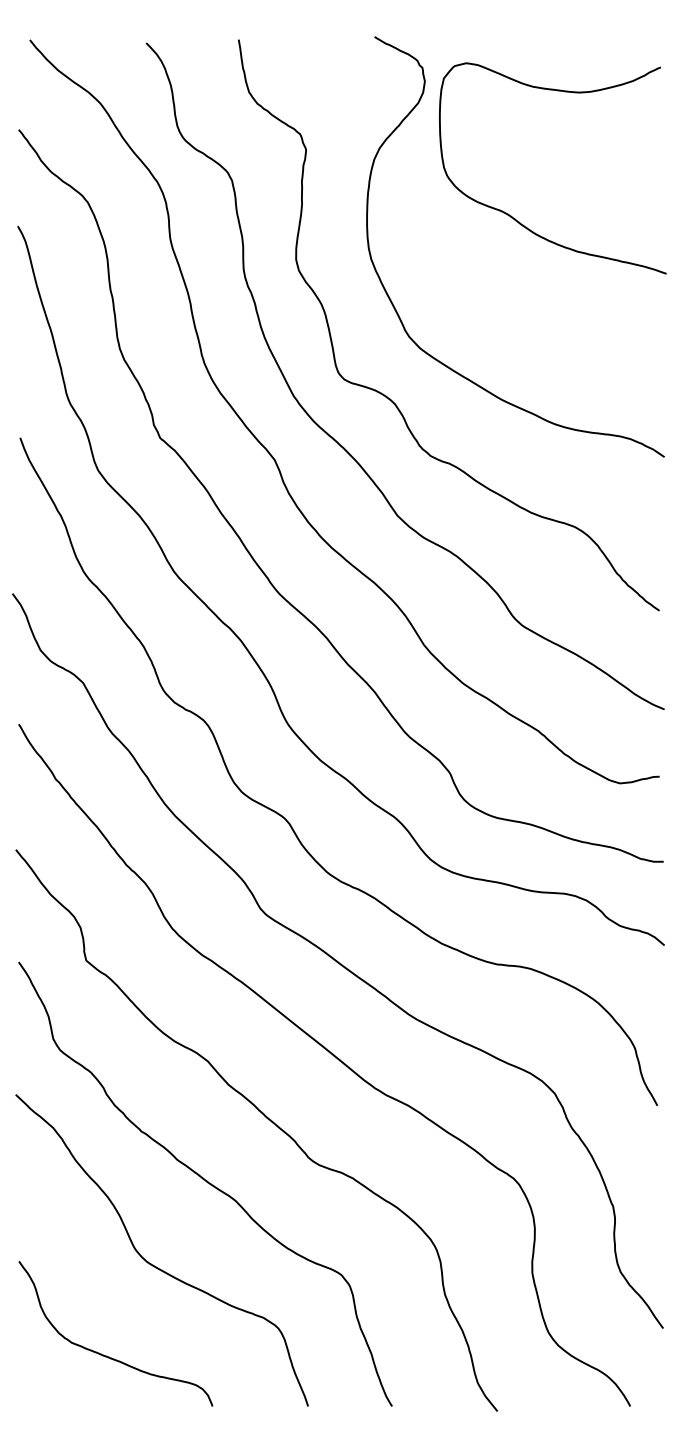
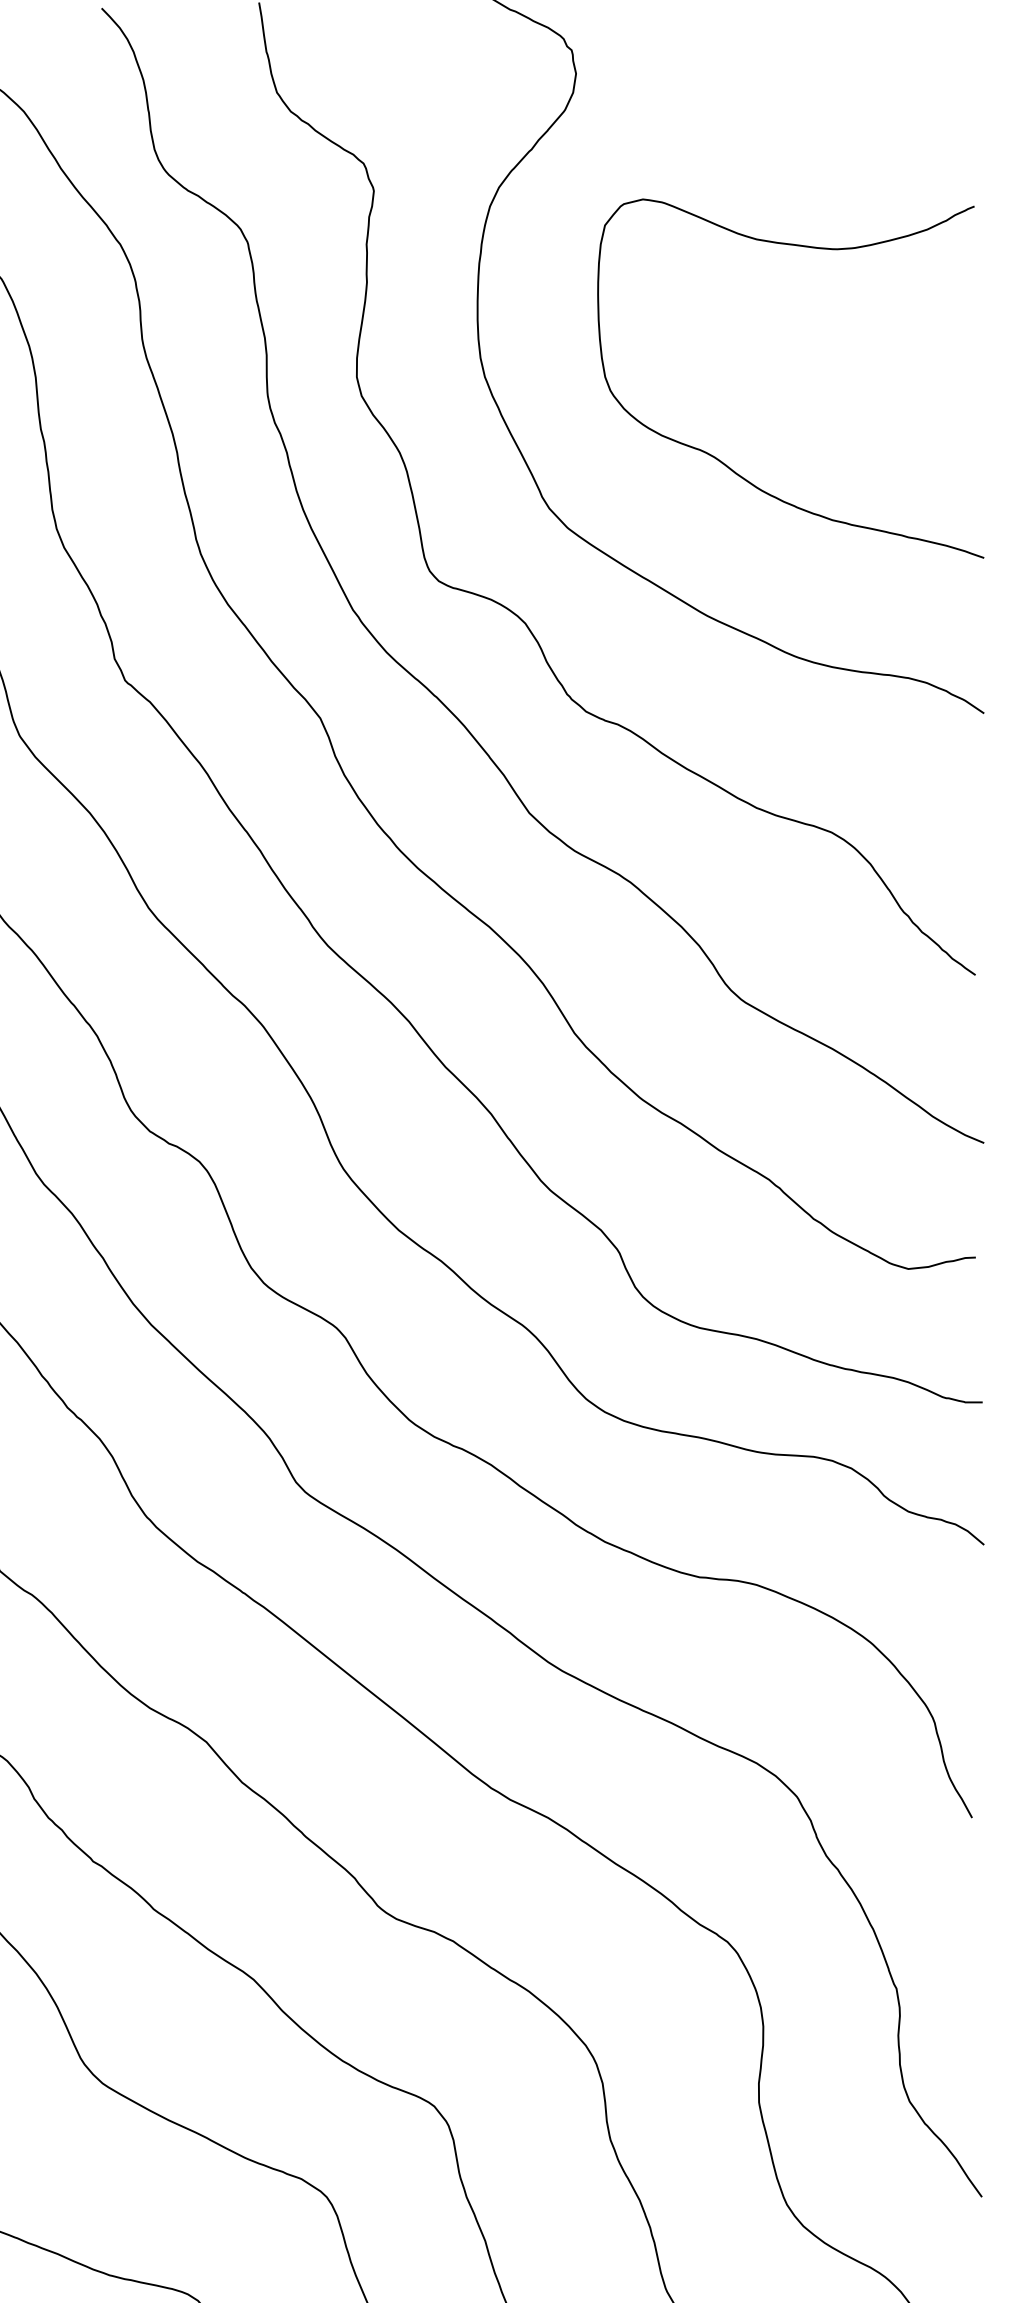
curve: (515, 218) -> (726, 463), moved

